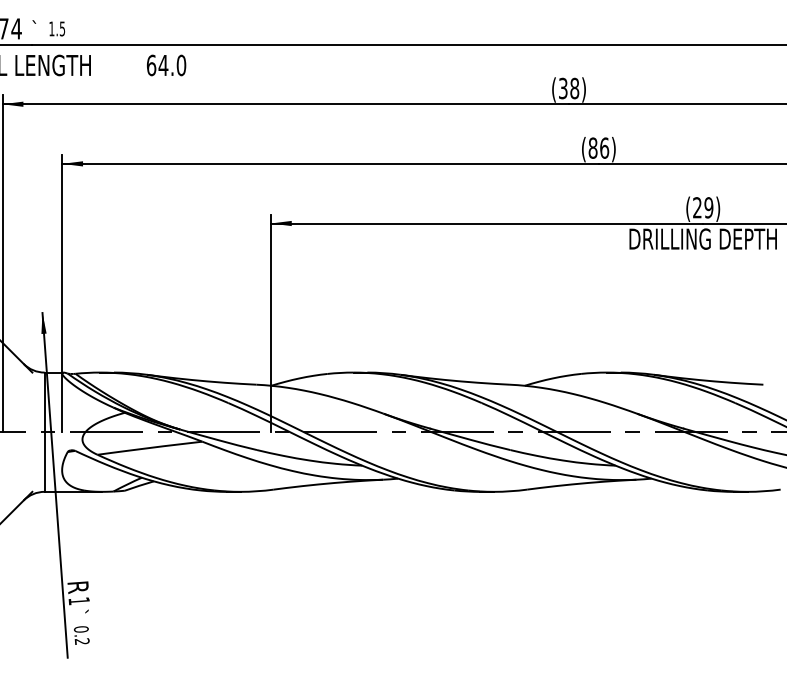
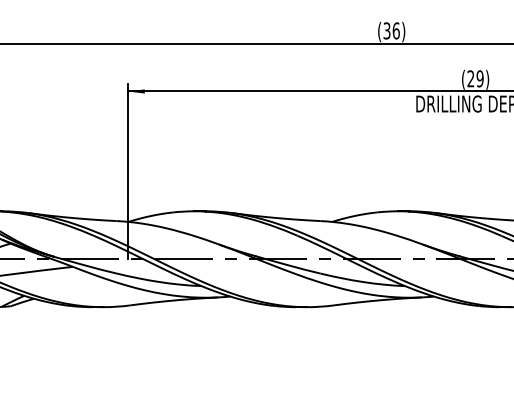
text: (592, 147) -> (386, 30), (86) -> (36)

